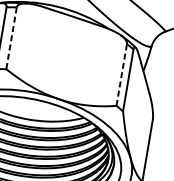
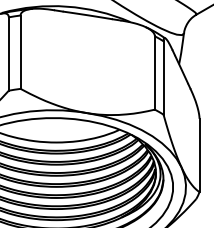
line: (11, 38) -> (20, 52), dashed -> solid
line: (121, 74) -> (154, 72), dashed -> solid

